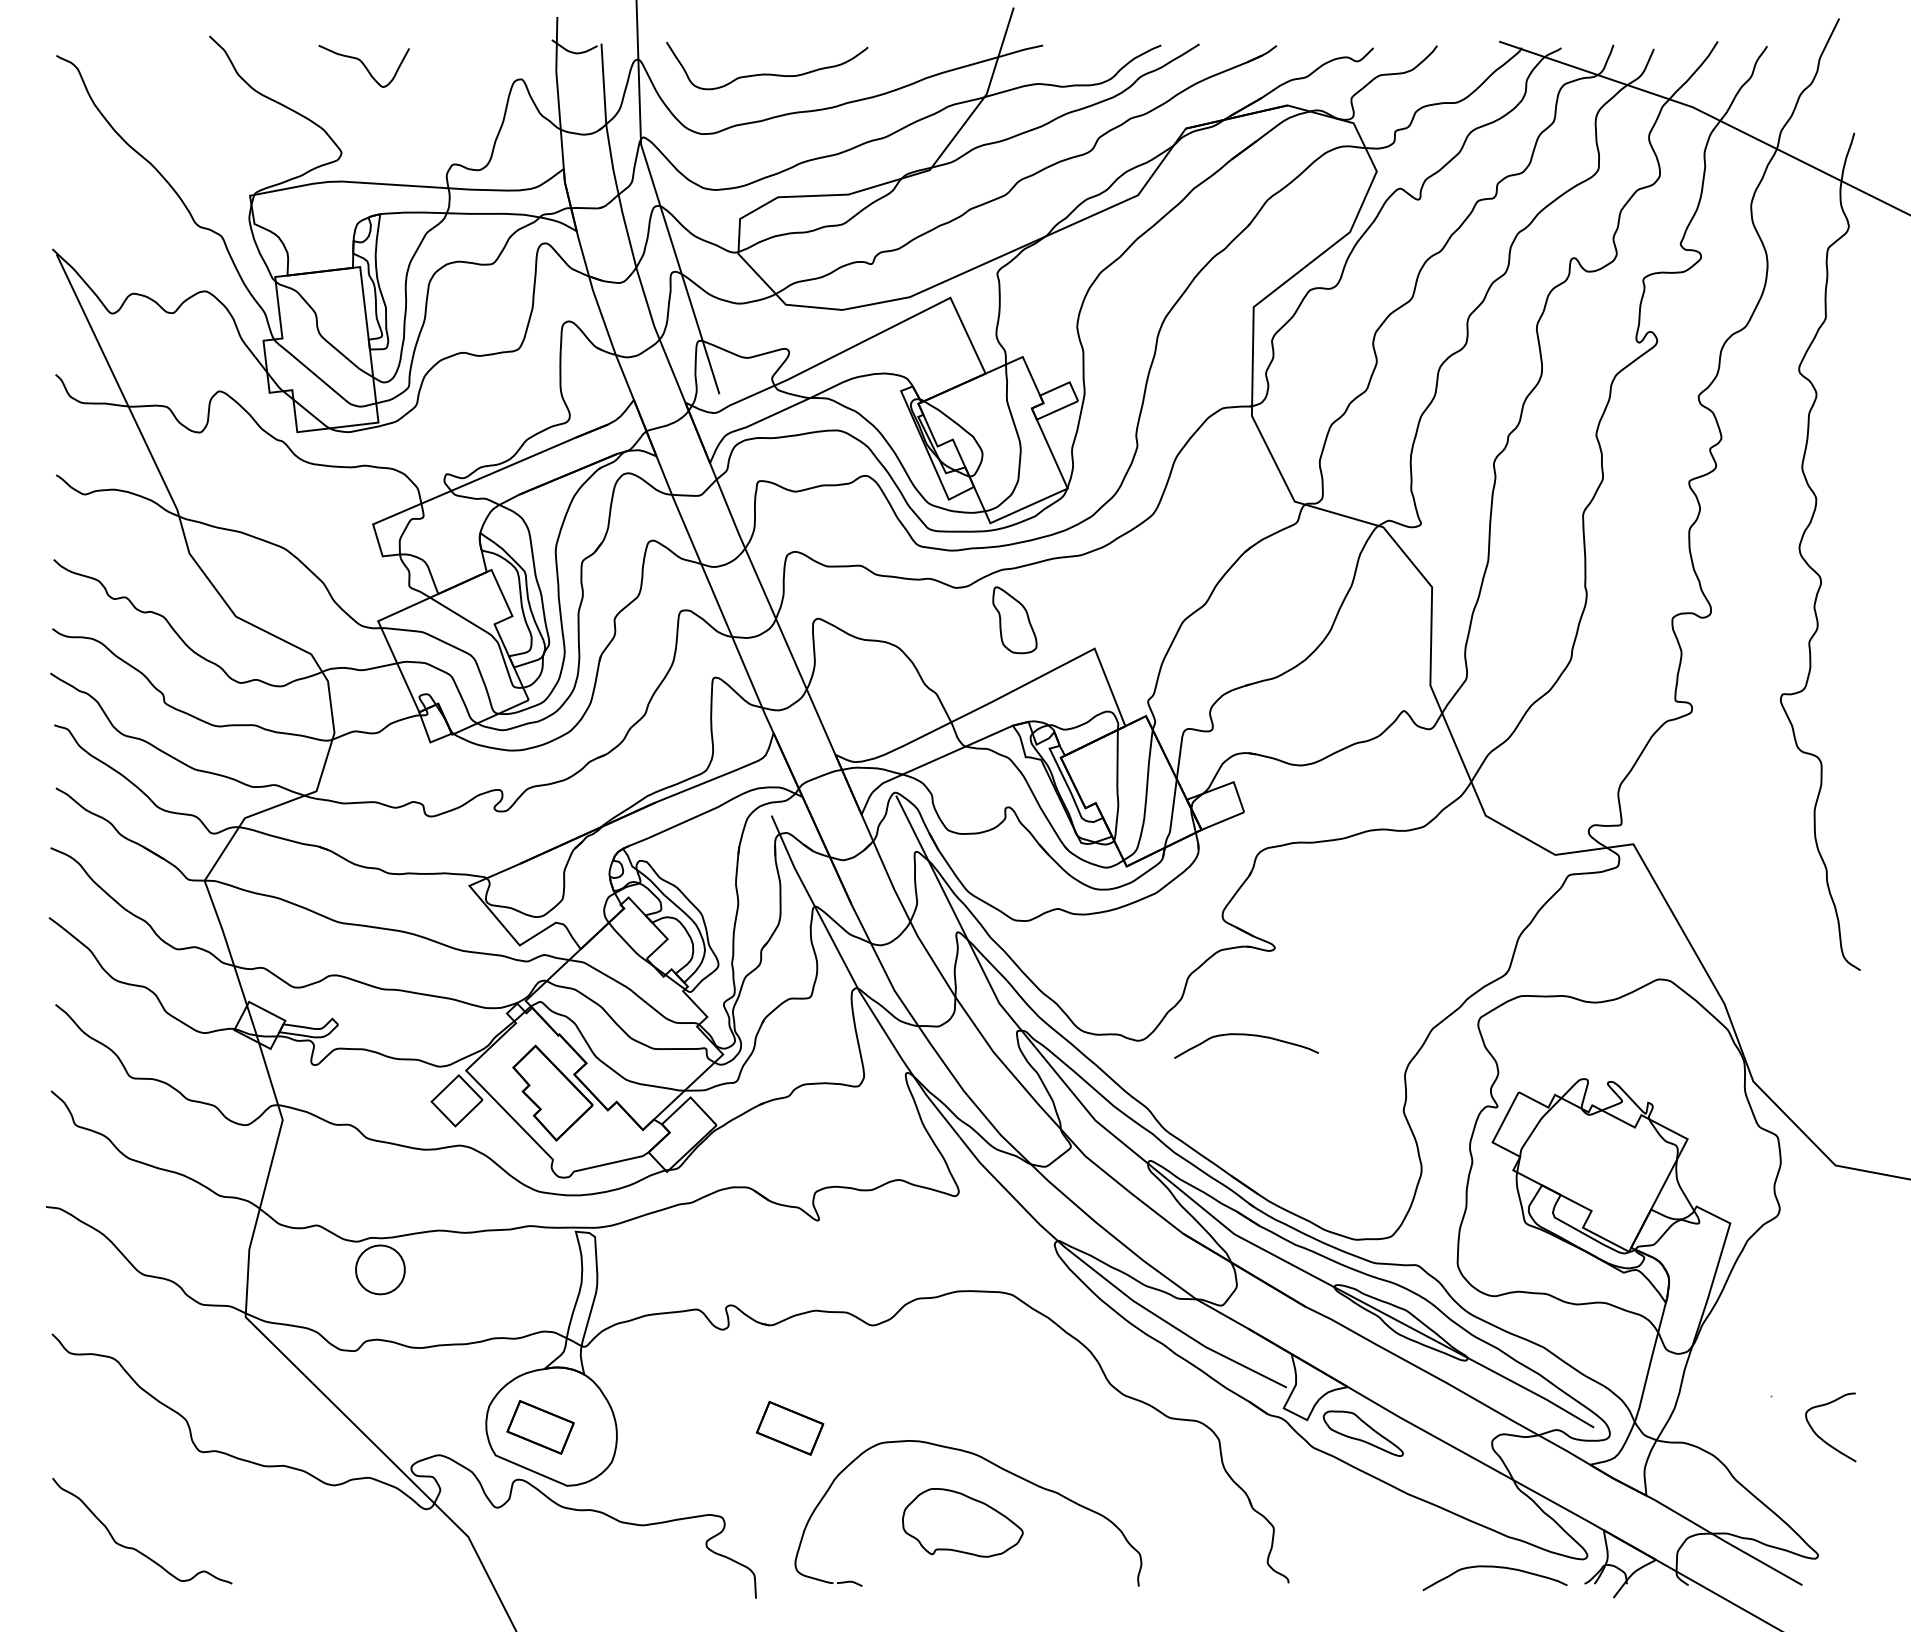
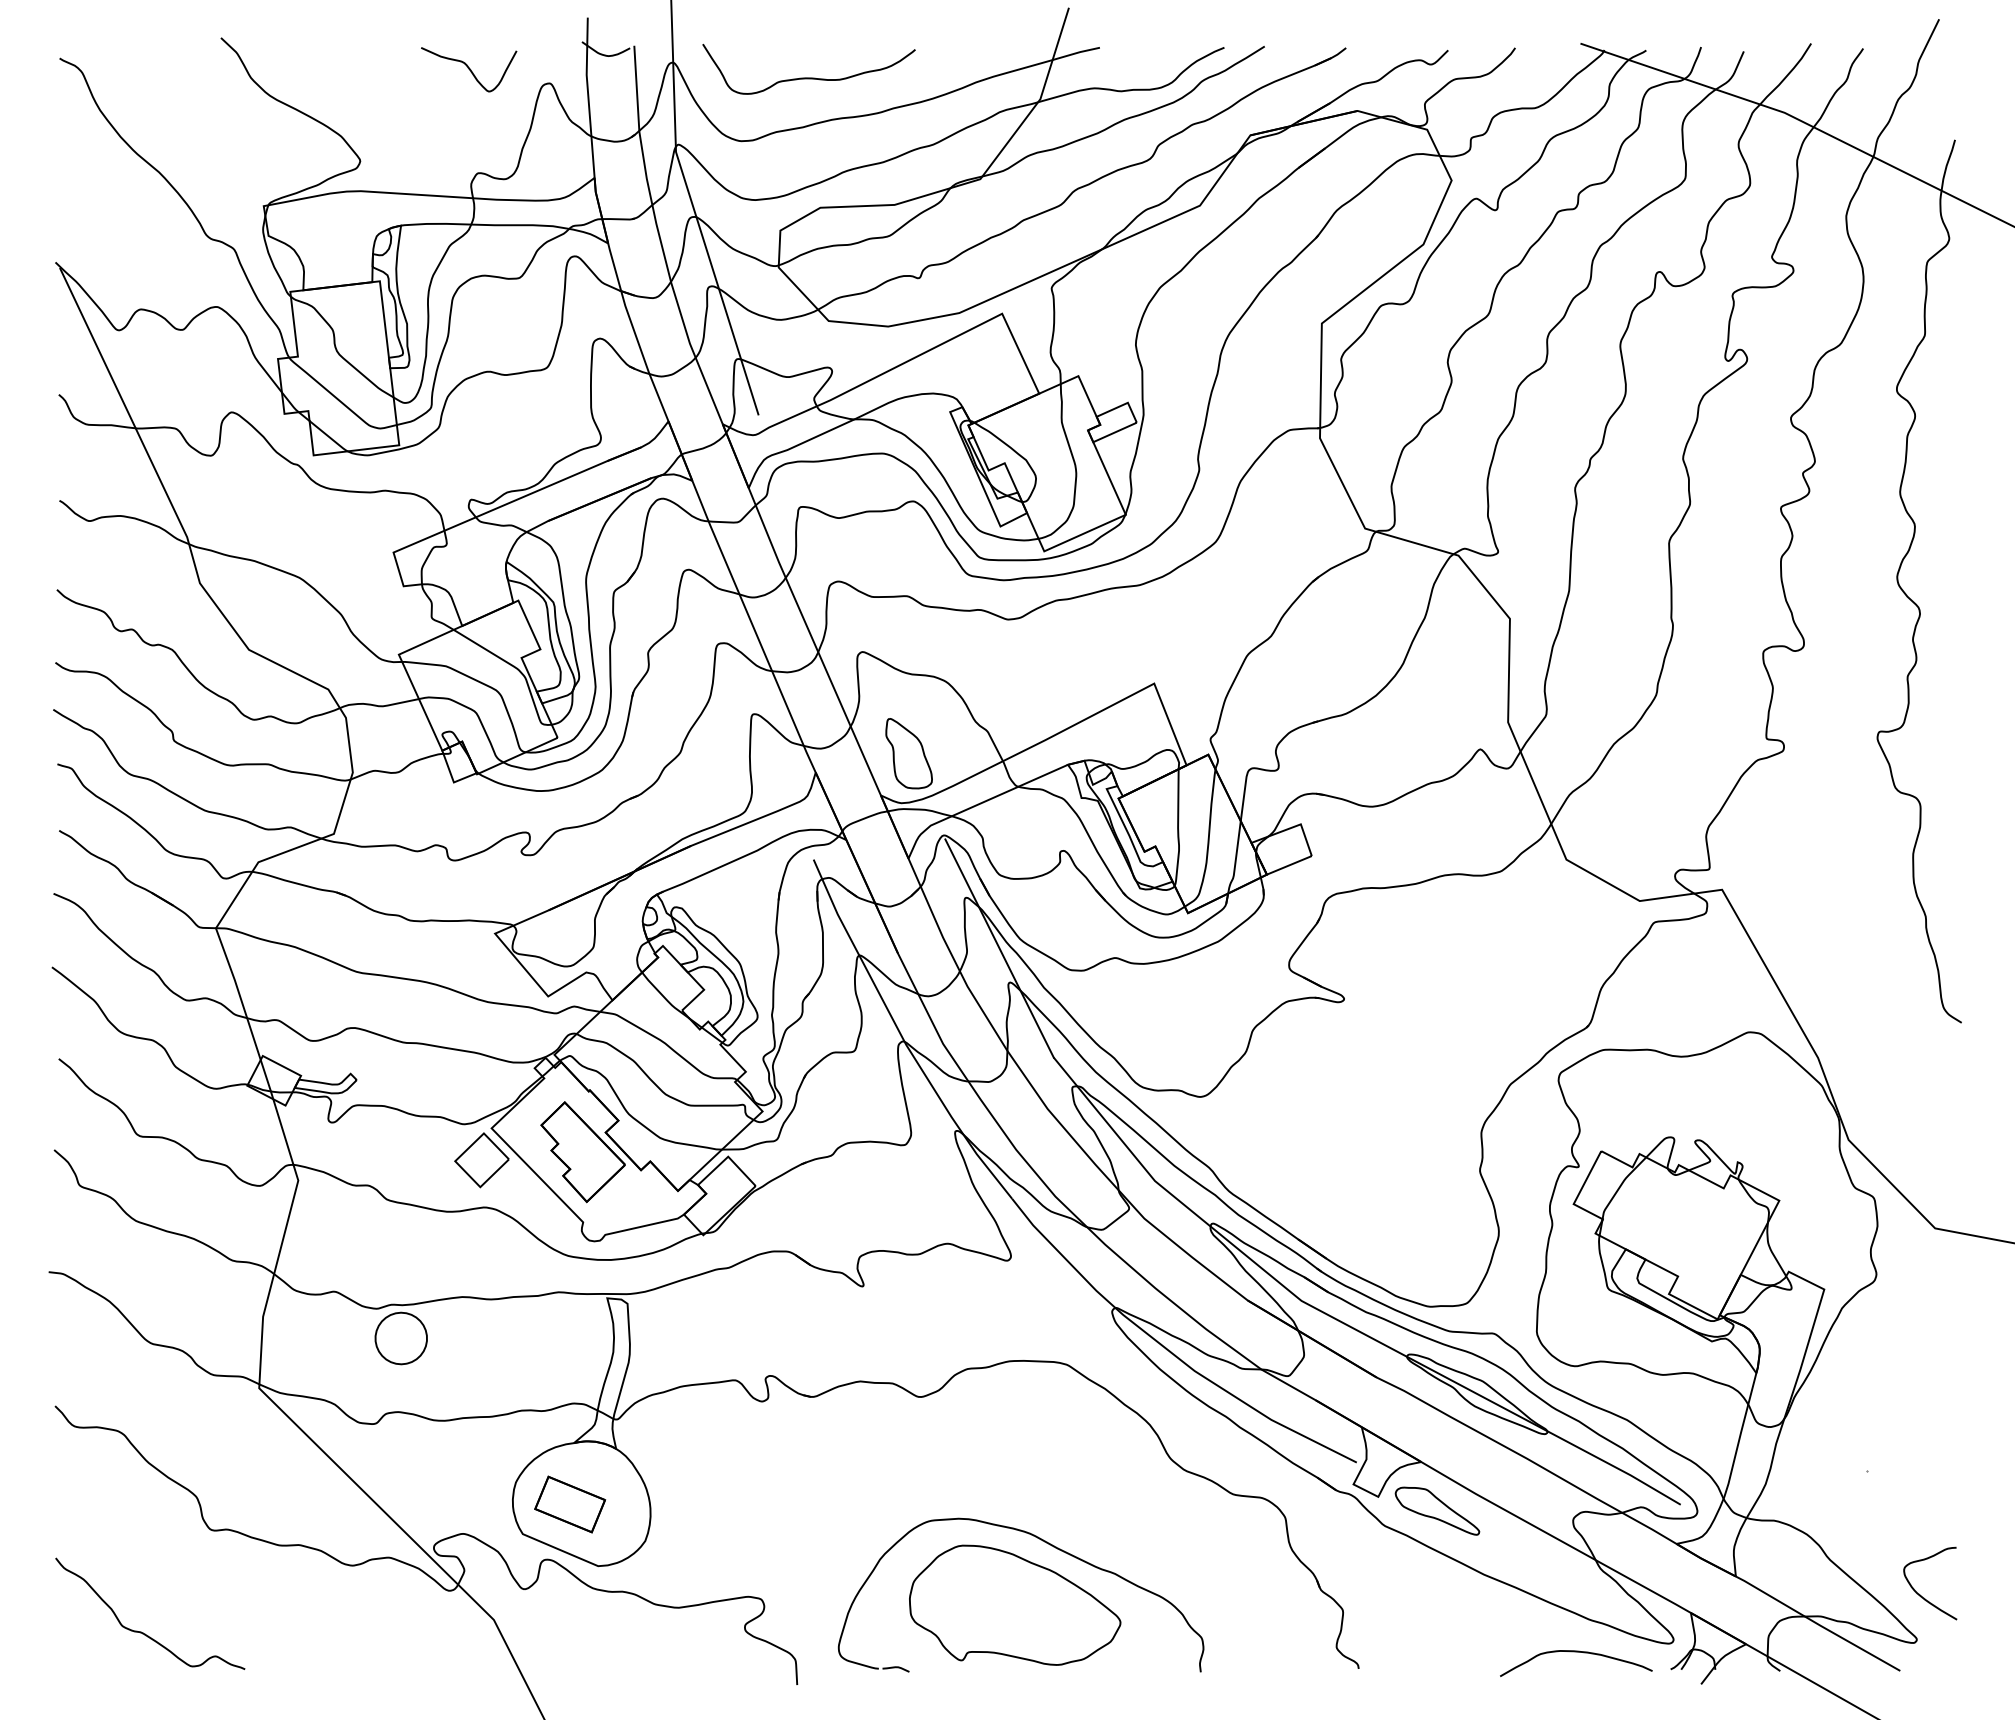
curve: (364, 66) -> (469, 69), moved
part: (1014, 620) -> (908, 753), moved
curve: (1246, 1035) -> (1314, 1091), removed
part: (790, 1428) -> (833, 1505), removed
curve: (1820, 1436) -> (1919, 1593), moved
part: (963, 1522) -> (1015, 1604), size x1.67

